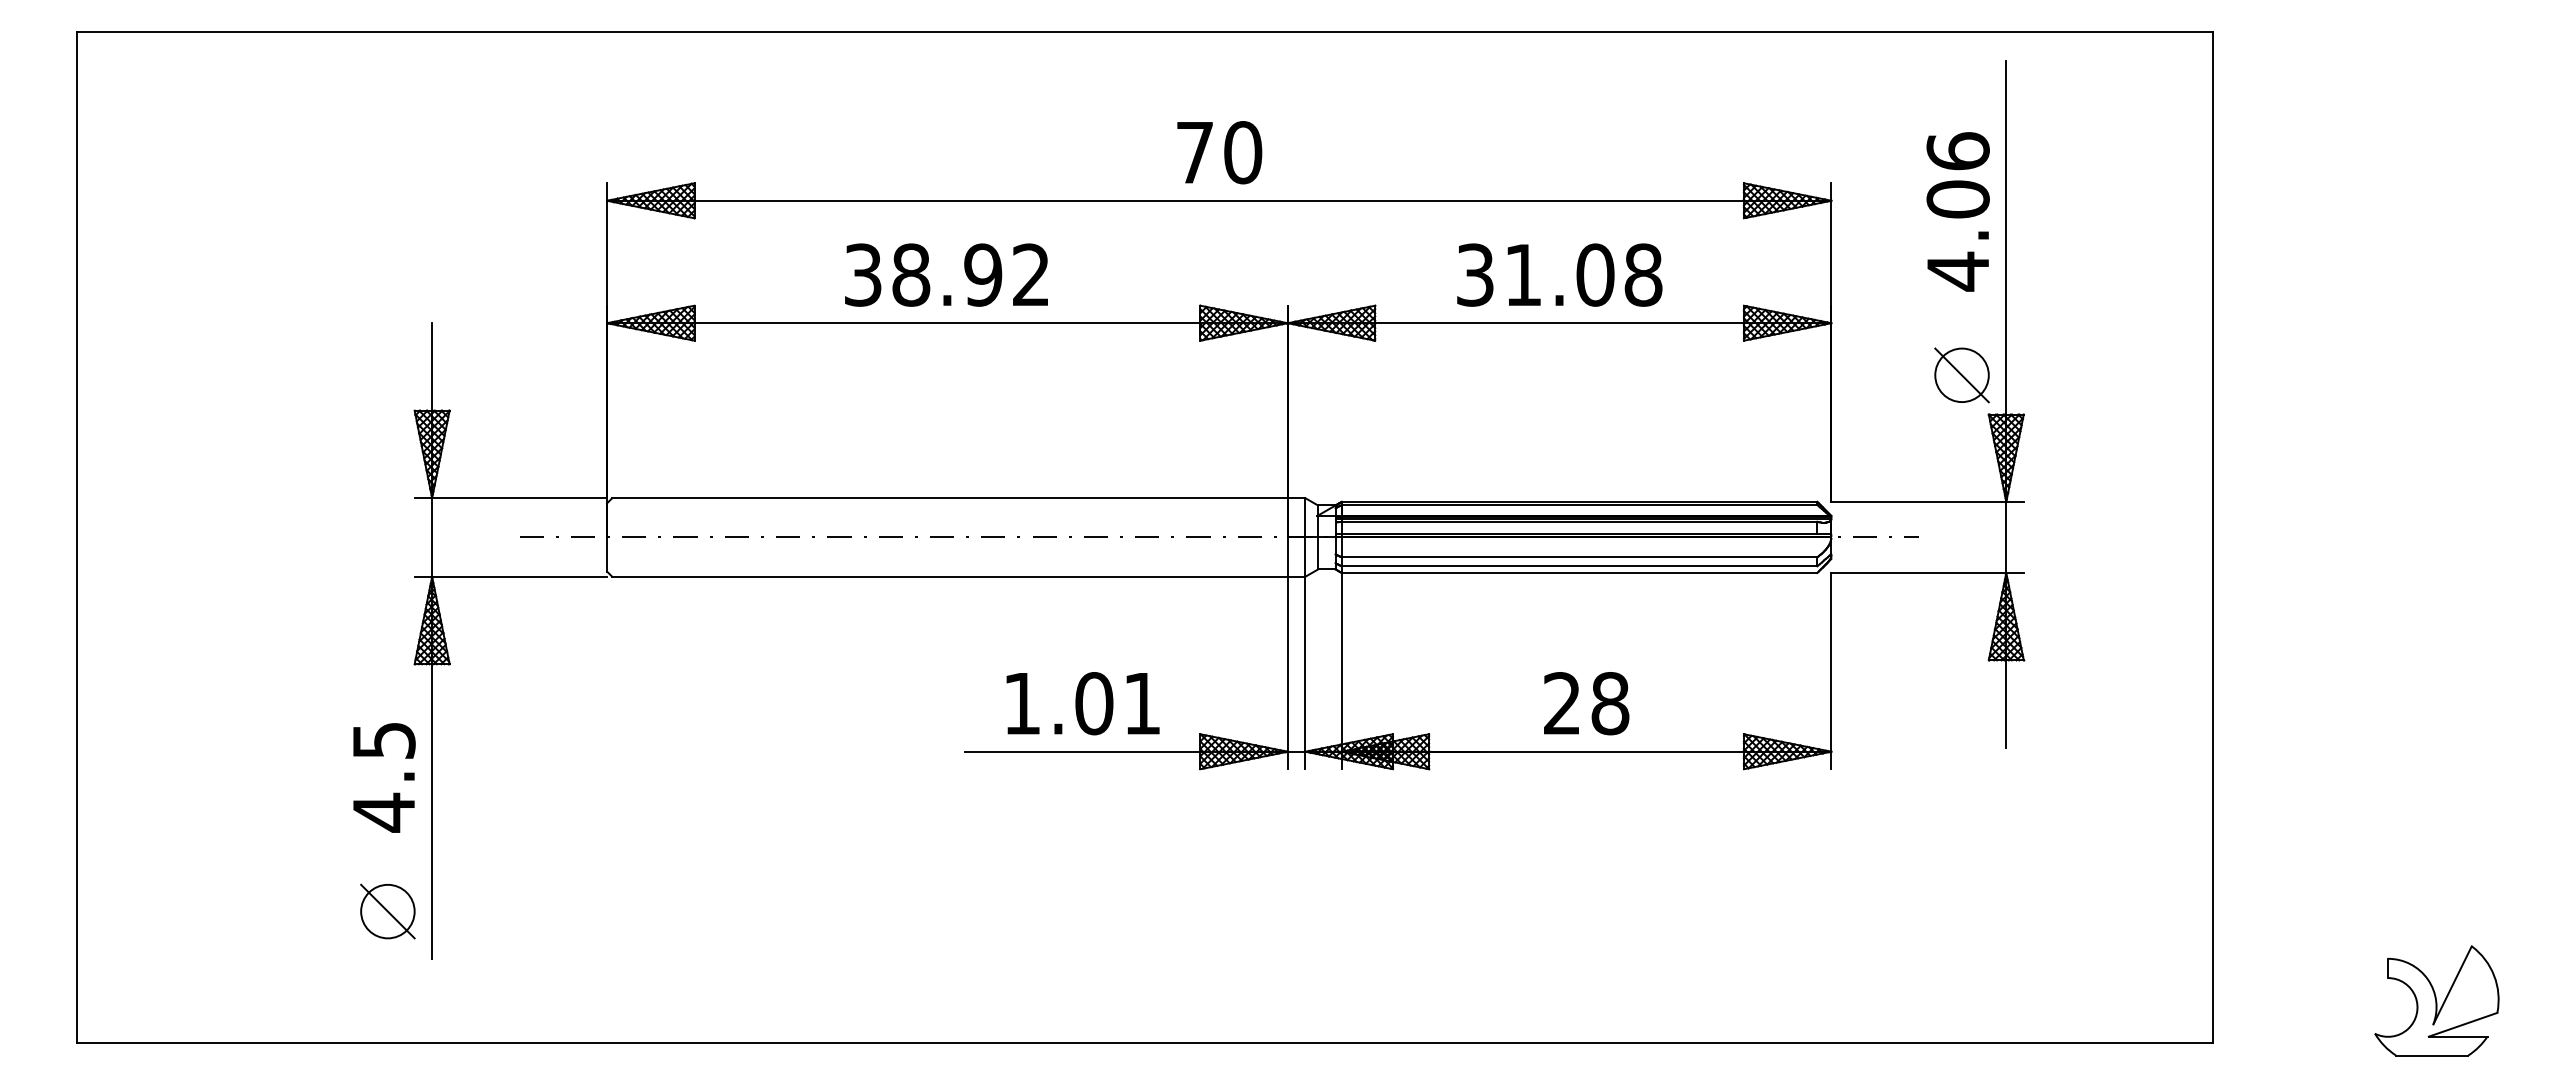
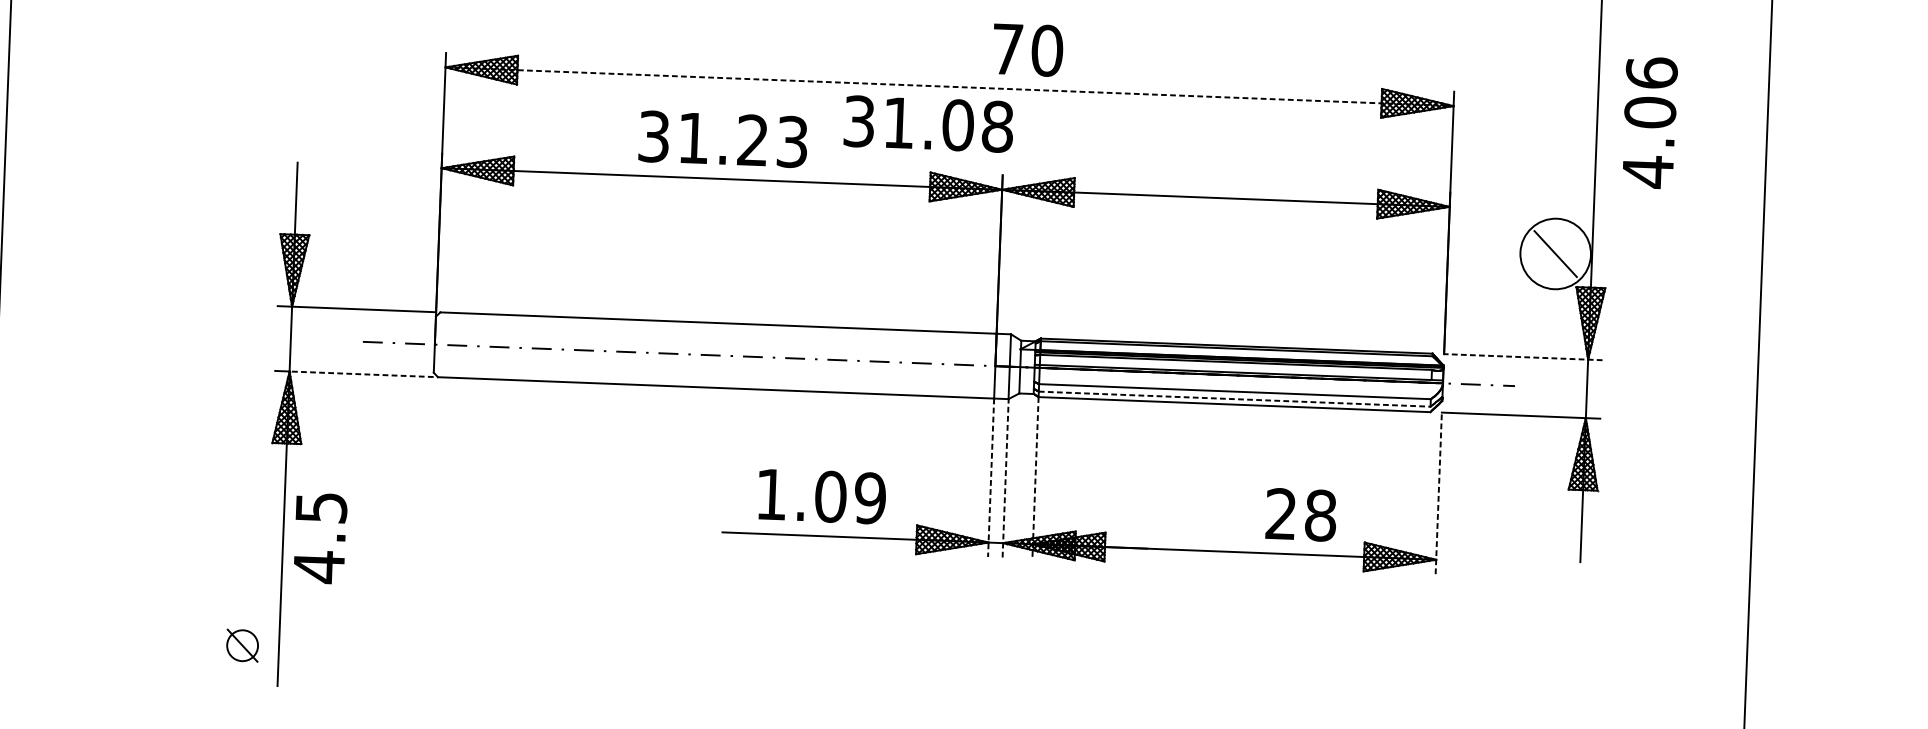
text: (1219, 152) -> (1027, 49), moved
line: (1219, 200) -> (949, 86), solid -> dashed
text: (1957, 211) -> (1649, 122), moved
text: (970, 274) -> (742, 139), 38.92 -> 31.23
text: (1559, 274) -> (928, 123), moved
circle: (1961, 375) -> (1555, 254), size x1.6
line: (1927, 501) -> (1523, 356), solid -> dashed
line: (1579, 566) -> (1234, 399), solid -> dashed
line: (519, 576) -> (361, 373), solid -> dashed
line: (1831, 670) -> (1438, 492), solid -> dashed
line: (1341, 671) -> (1035, 478), solid -> dashed
line: (1305, 672) -> (1005, 477), solid -> dashed
line: (1287, 673) -> (990, 478), solid -> dashed
text: (1142, 703) -> (870, 498), 1.01 -> 1.09
text: (1586, 703) -> (1301, 514), moved
text: (384, 777) -> (320, 538), moved
part: (387, 911) -> (242, 645), size x0.7

